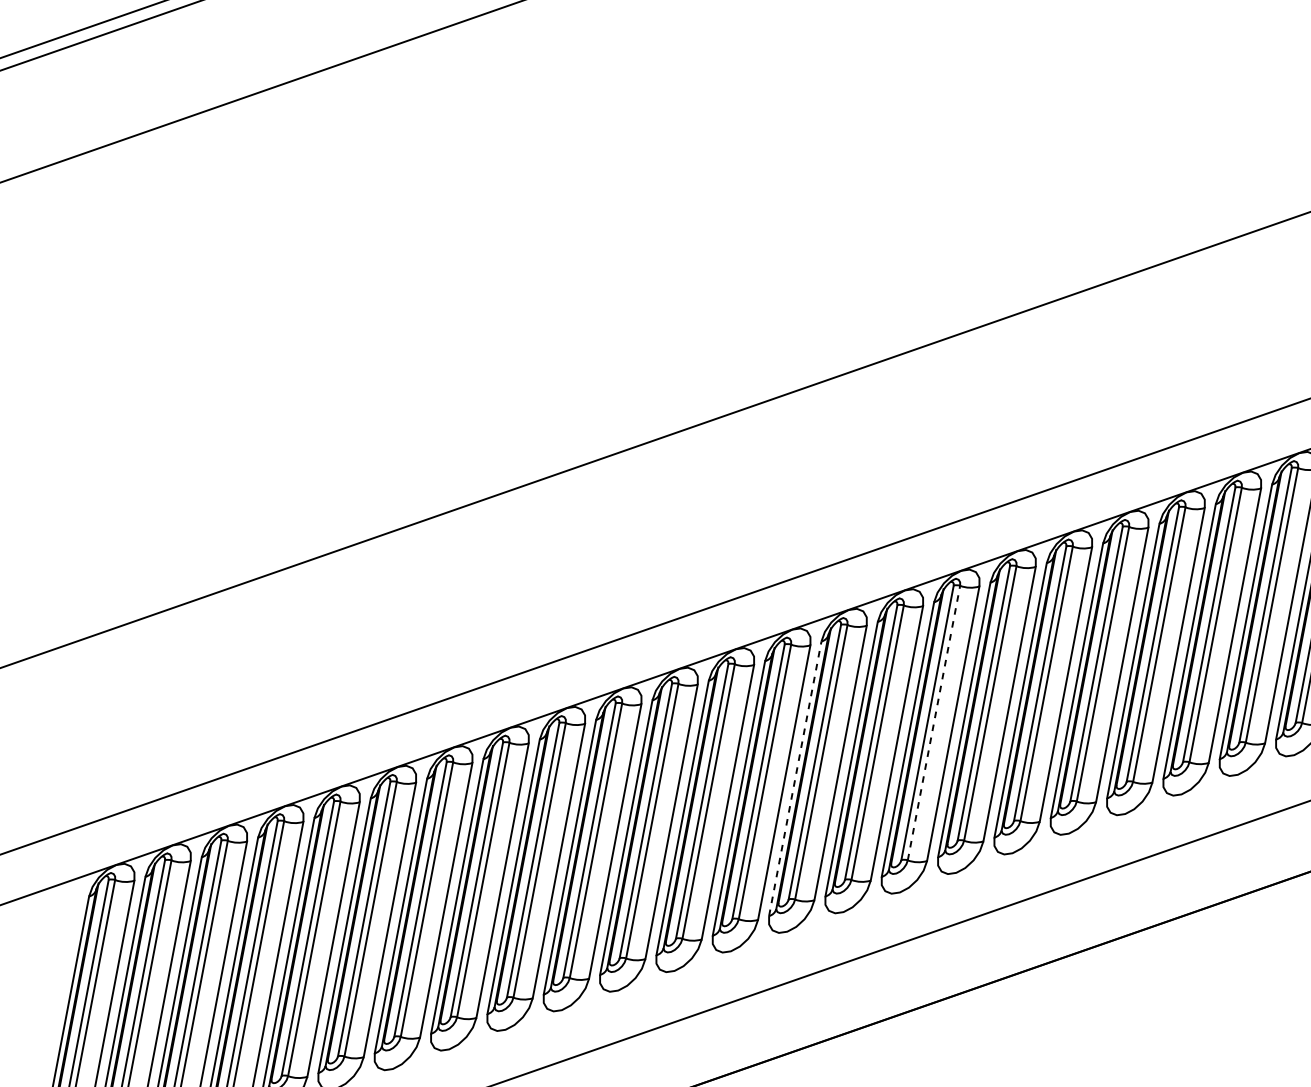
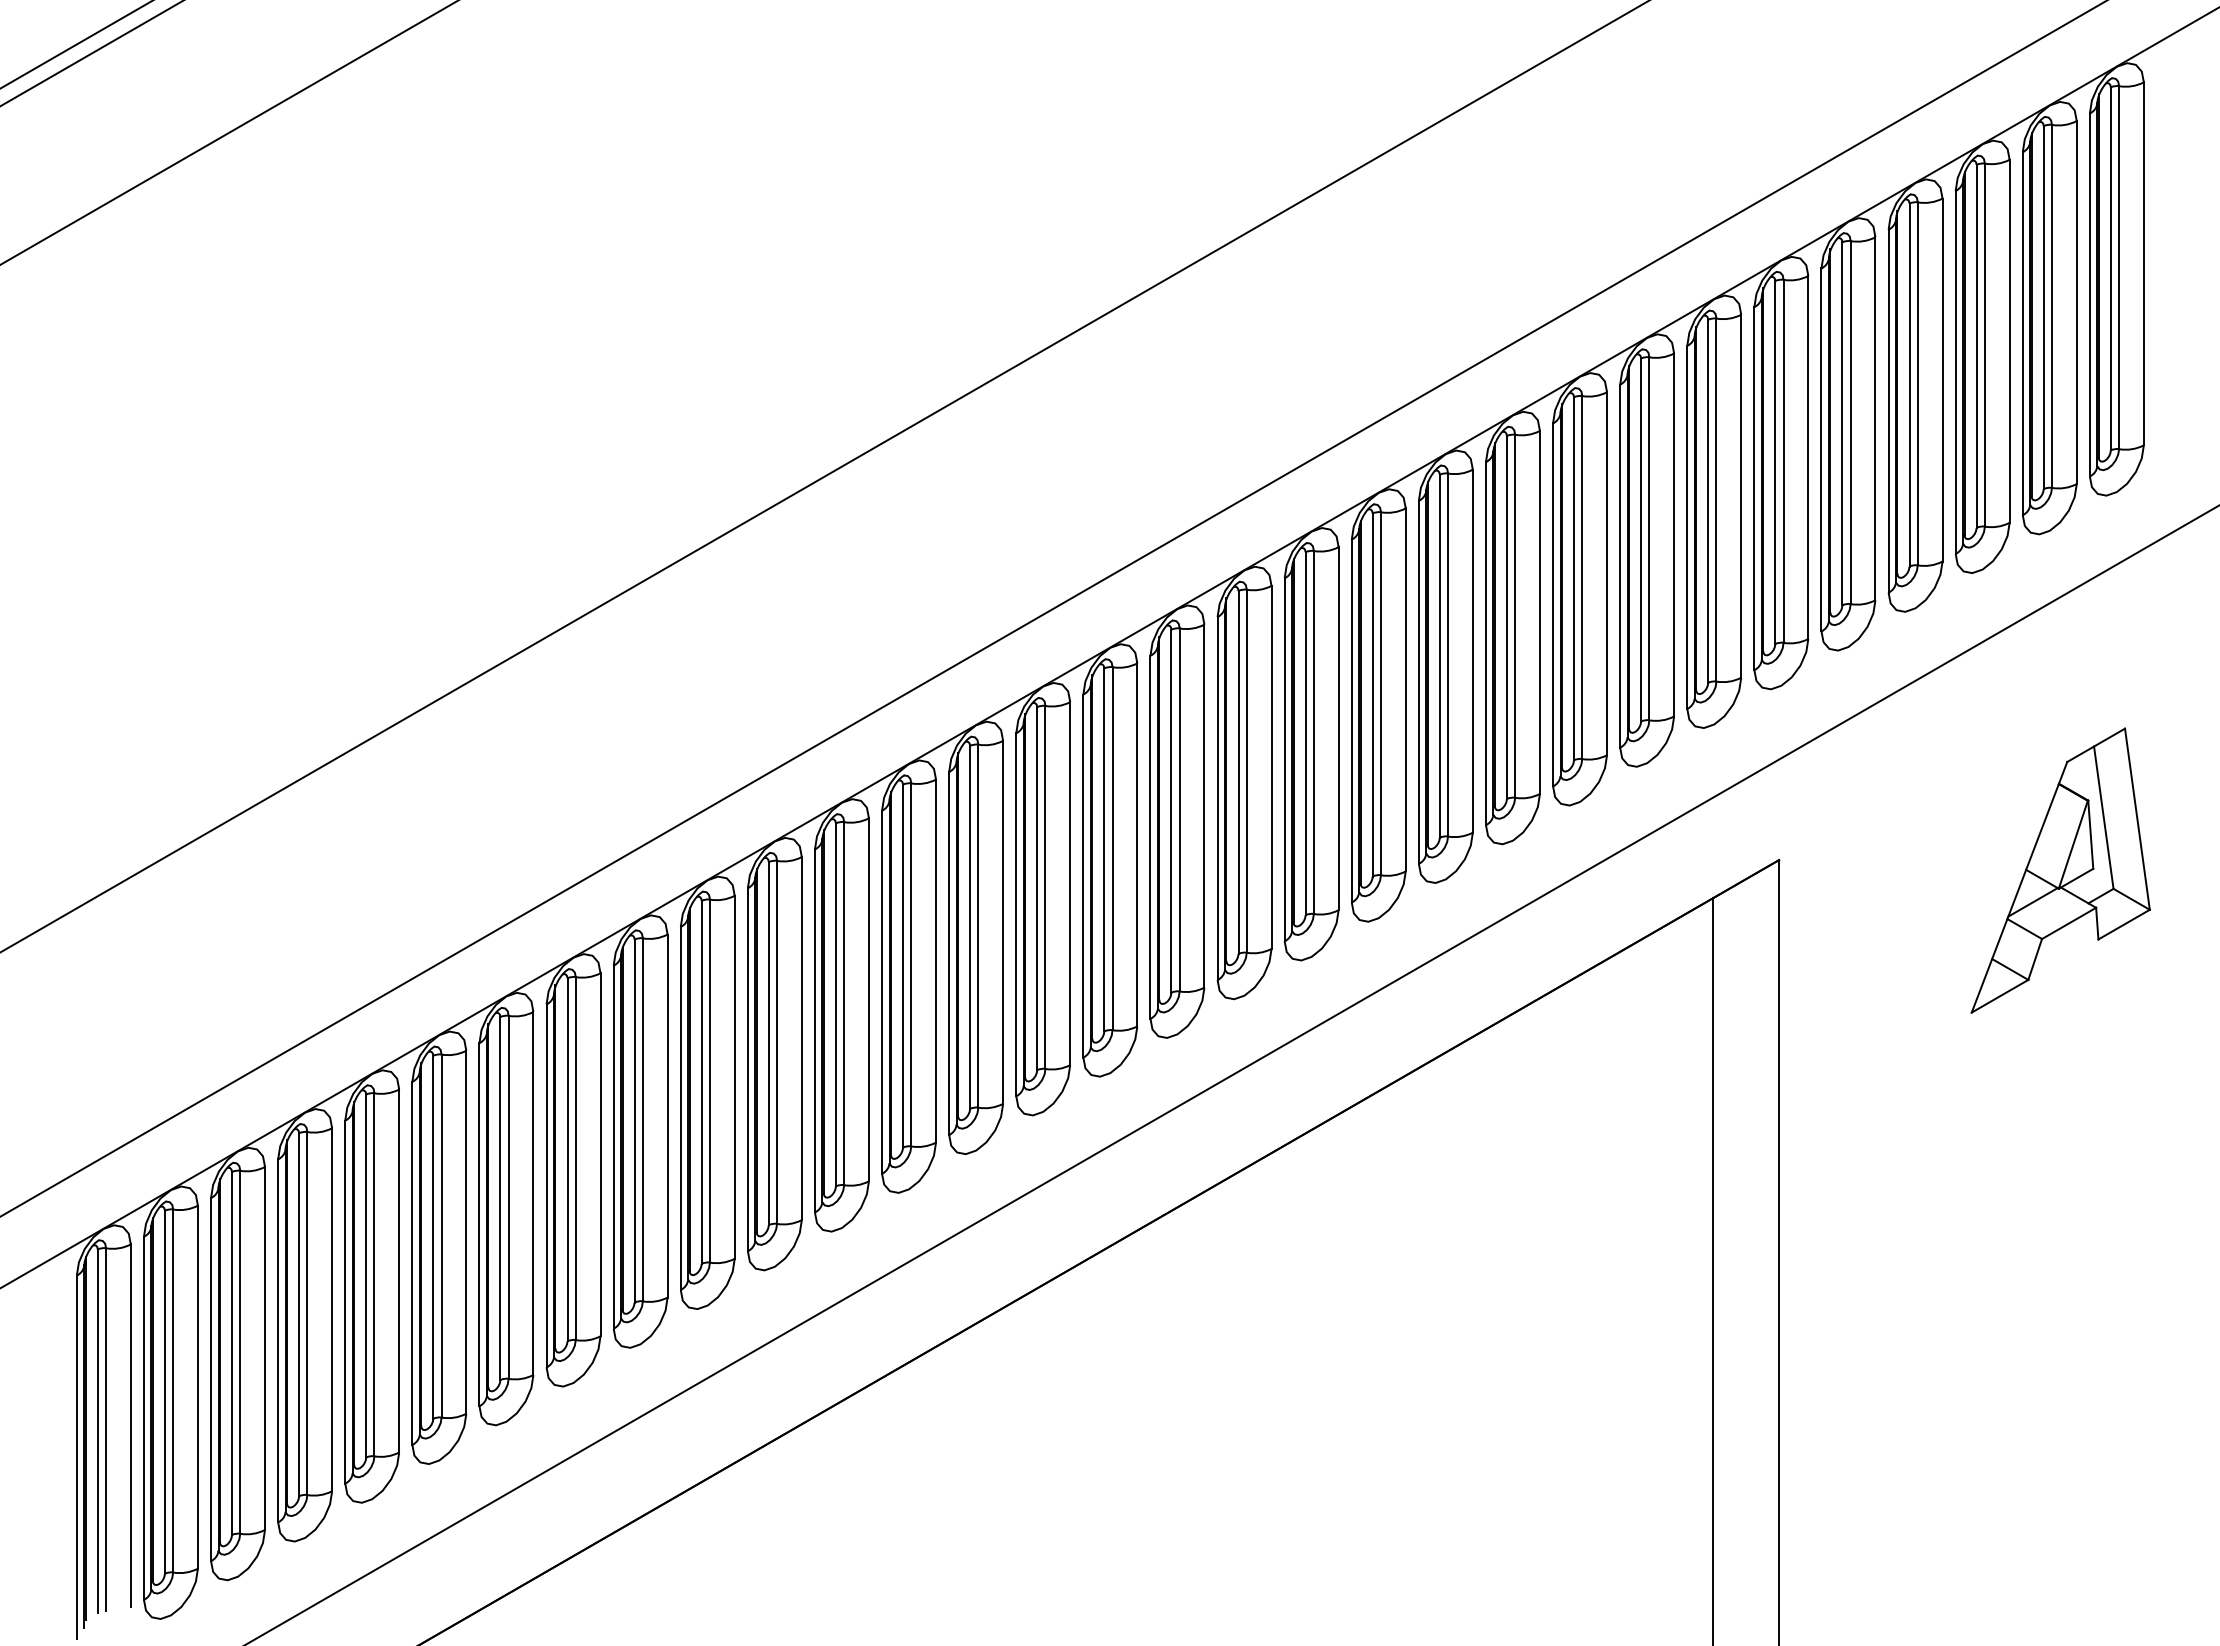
line: (933, 722) -> (1112, 848), dashed -> solid
line: (795, 778) -> (949, 953), dashed -> solid

